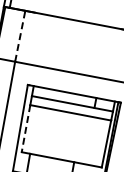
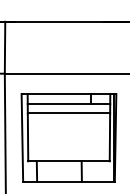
line: (20, 36) -> (5, 47), dashed -> solid
line: (26, 128) -> (28, 137), dashed -> solid

